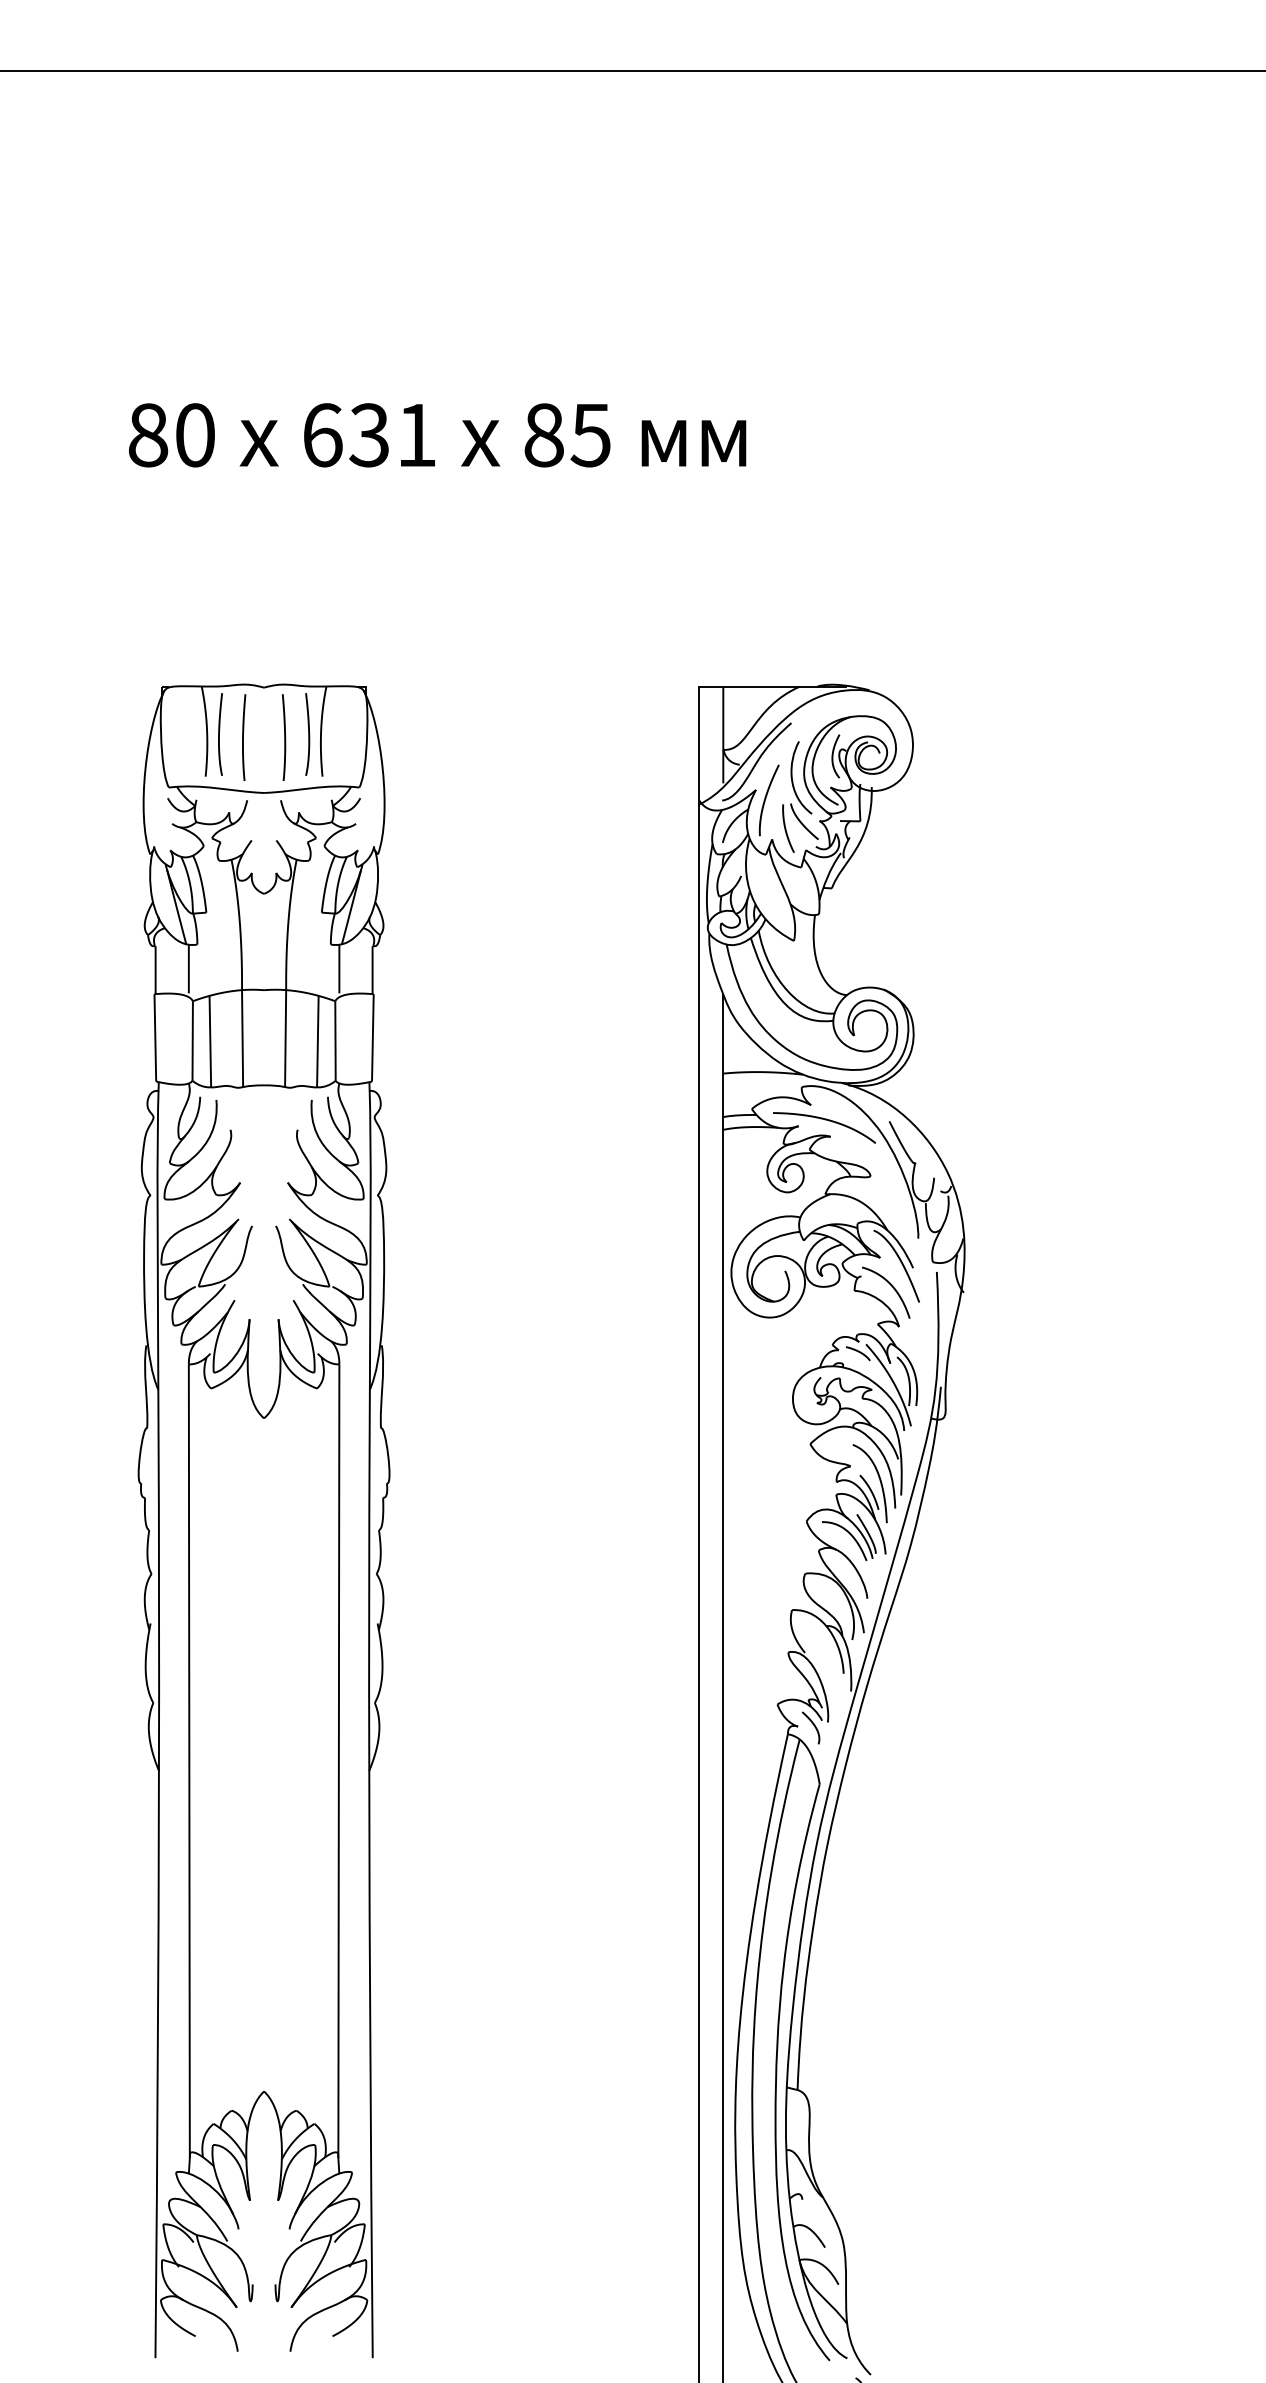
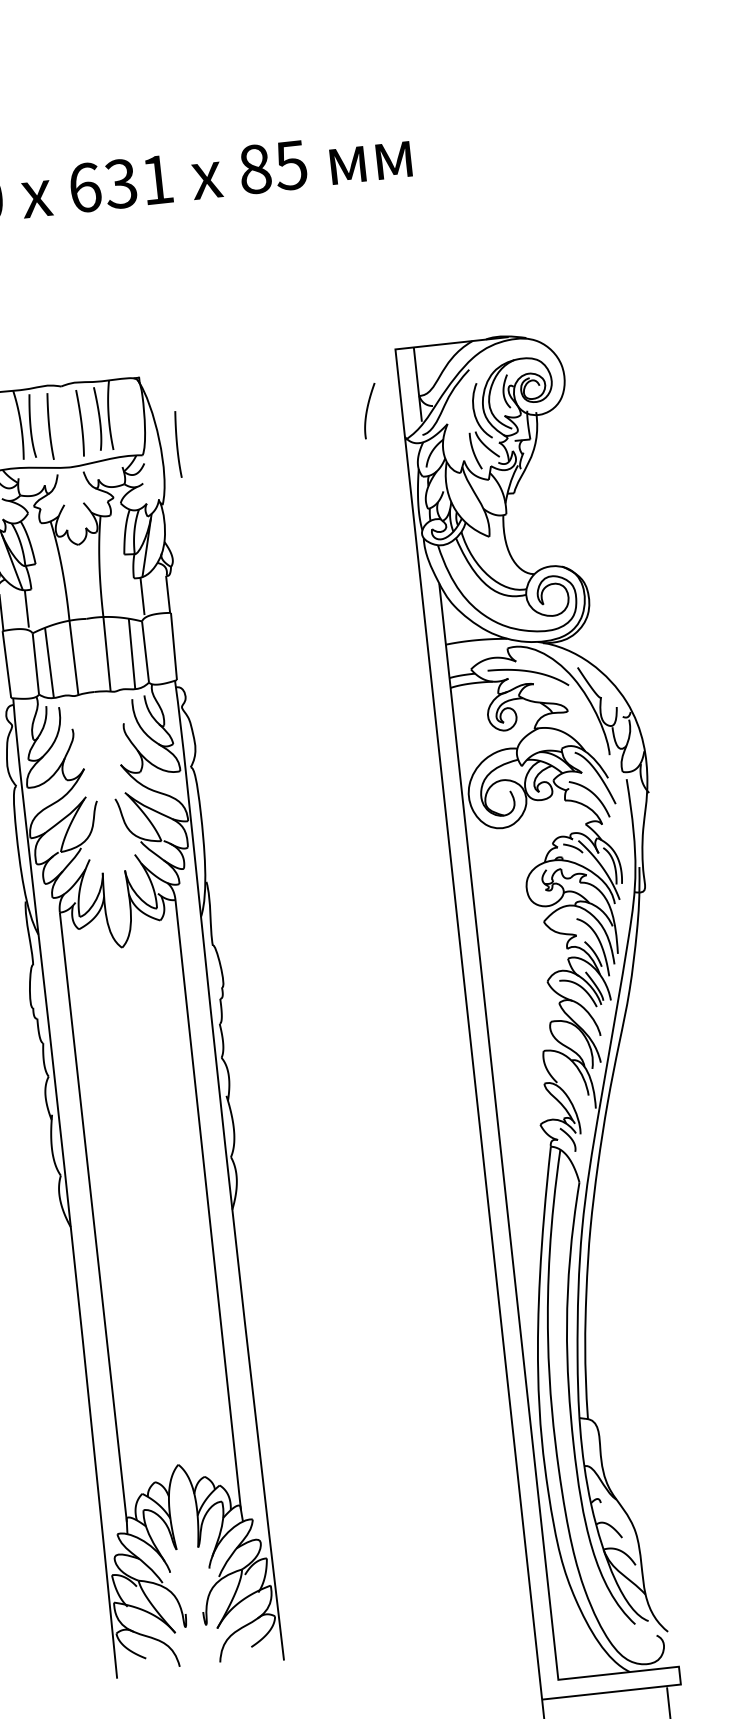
curve: (405, 778) -> (177, 444), added
curve: (766, 798) -> (367, 409), moved

